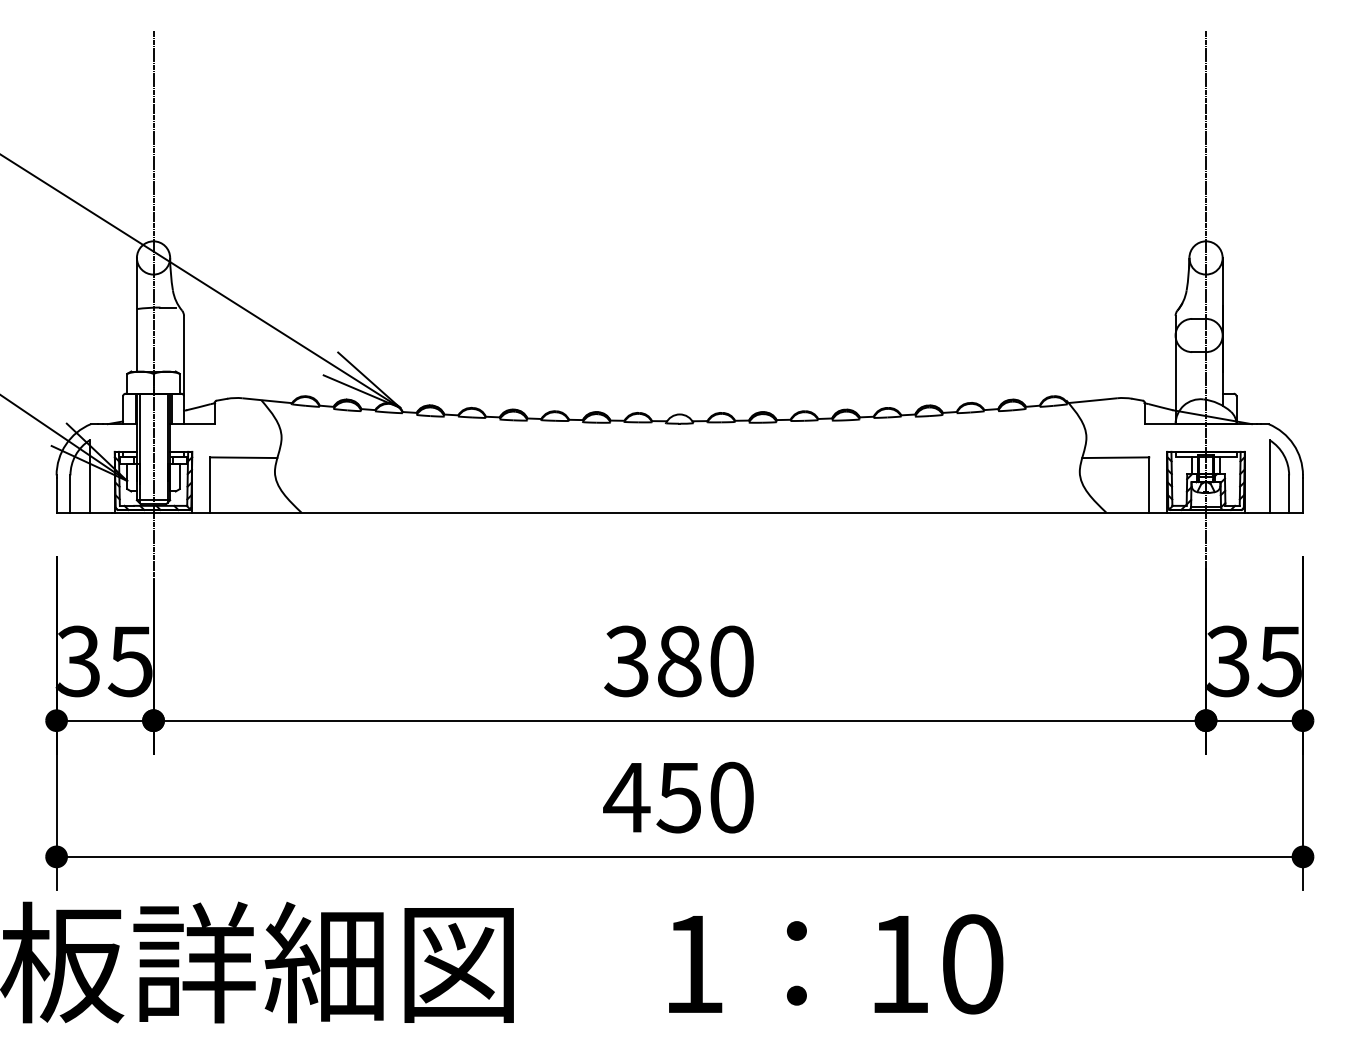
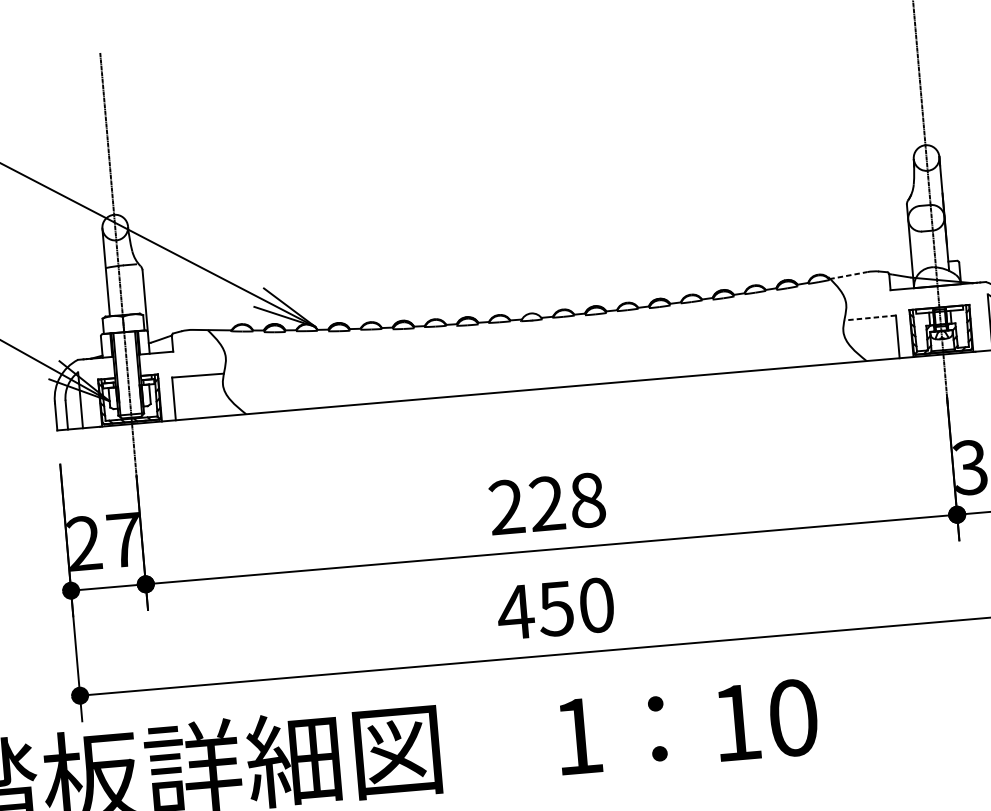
line: (1093, 400) -> (849, 275), solid -> dashed
line: (1115, 457) -> (869, 317), solid -> dashed
text: (103, 661) -> (103, 541), 35 -> 27
text: (679, 661) -> (547, 503), 380 -> 228

